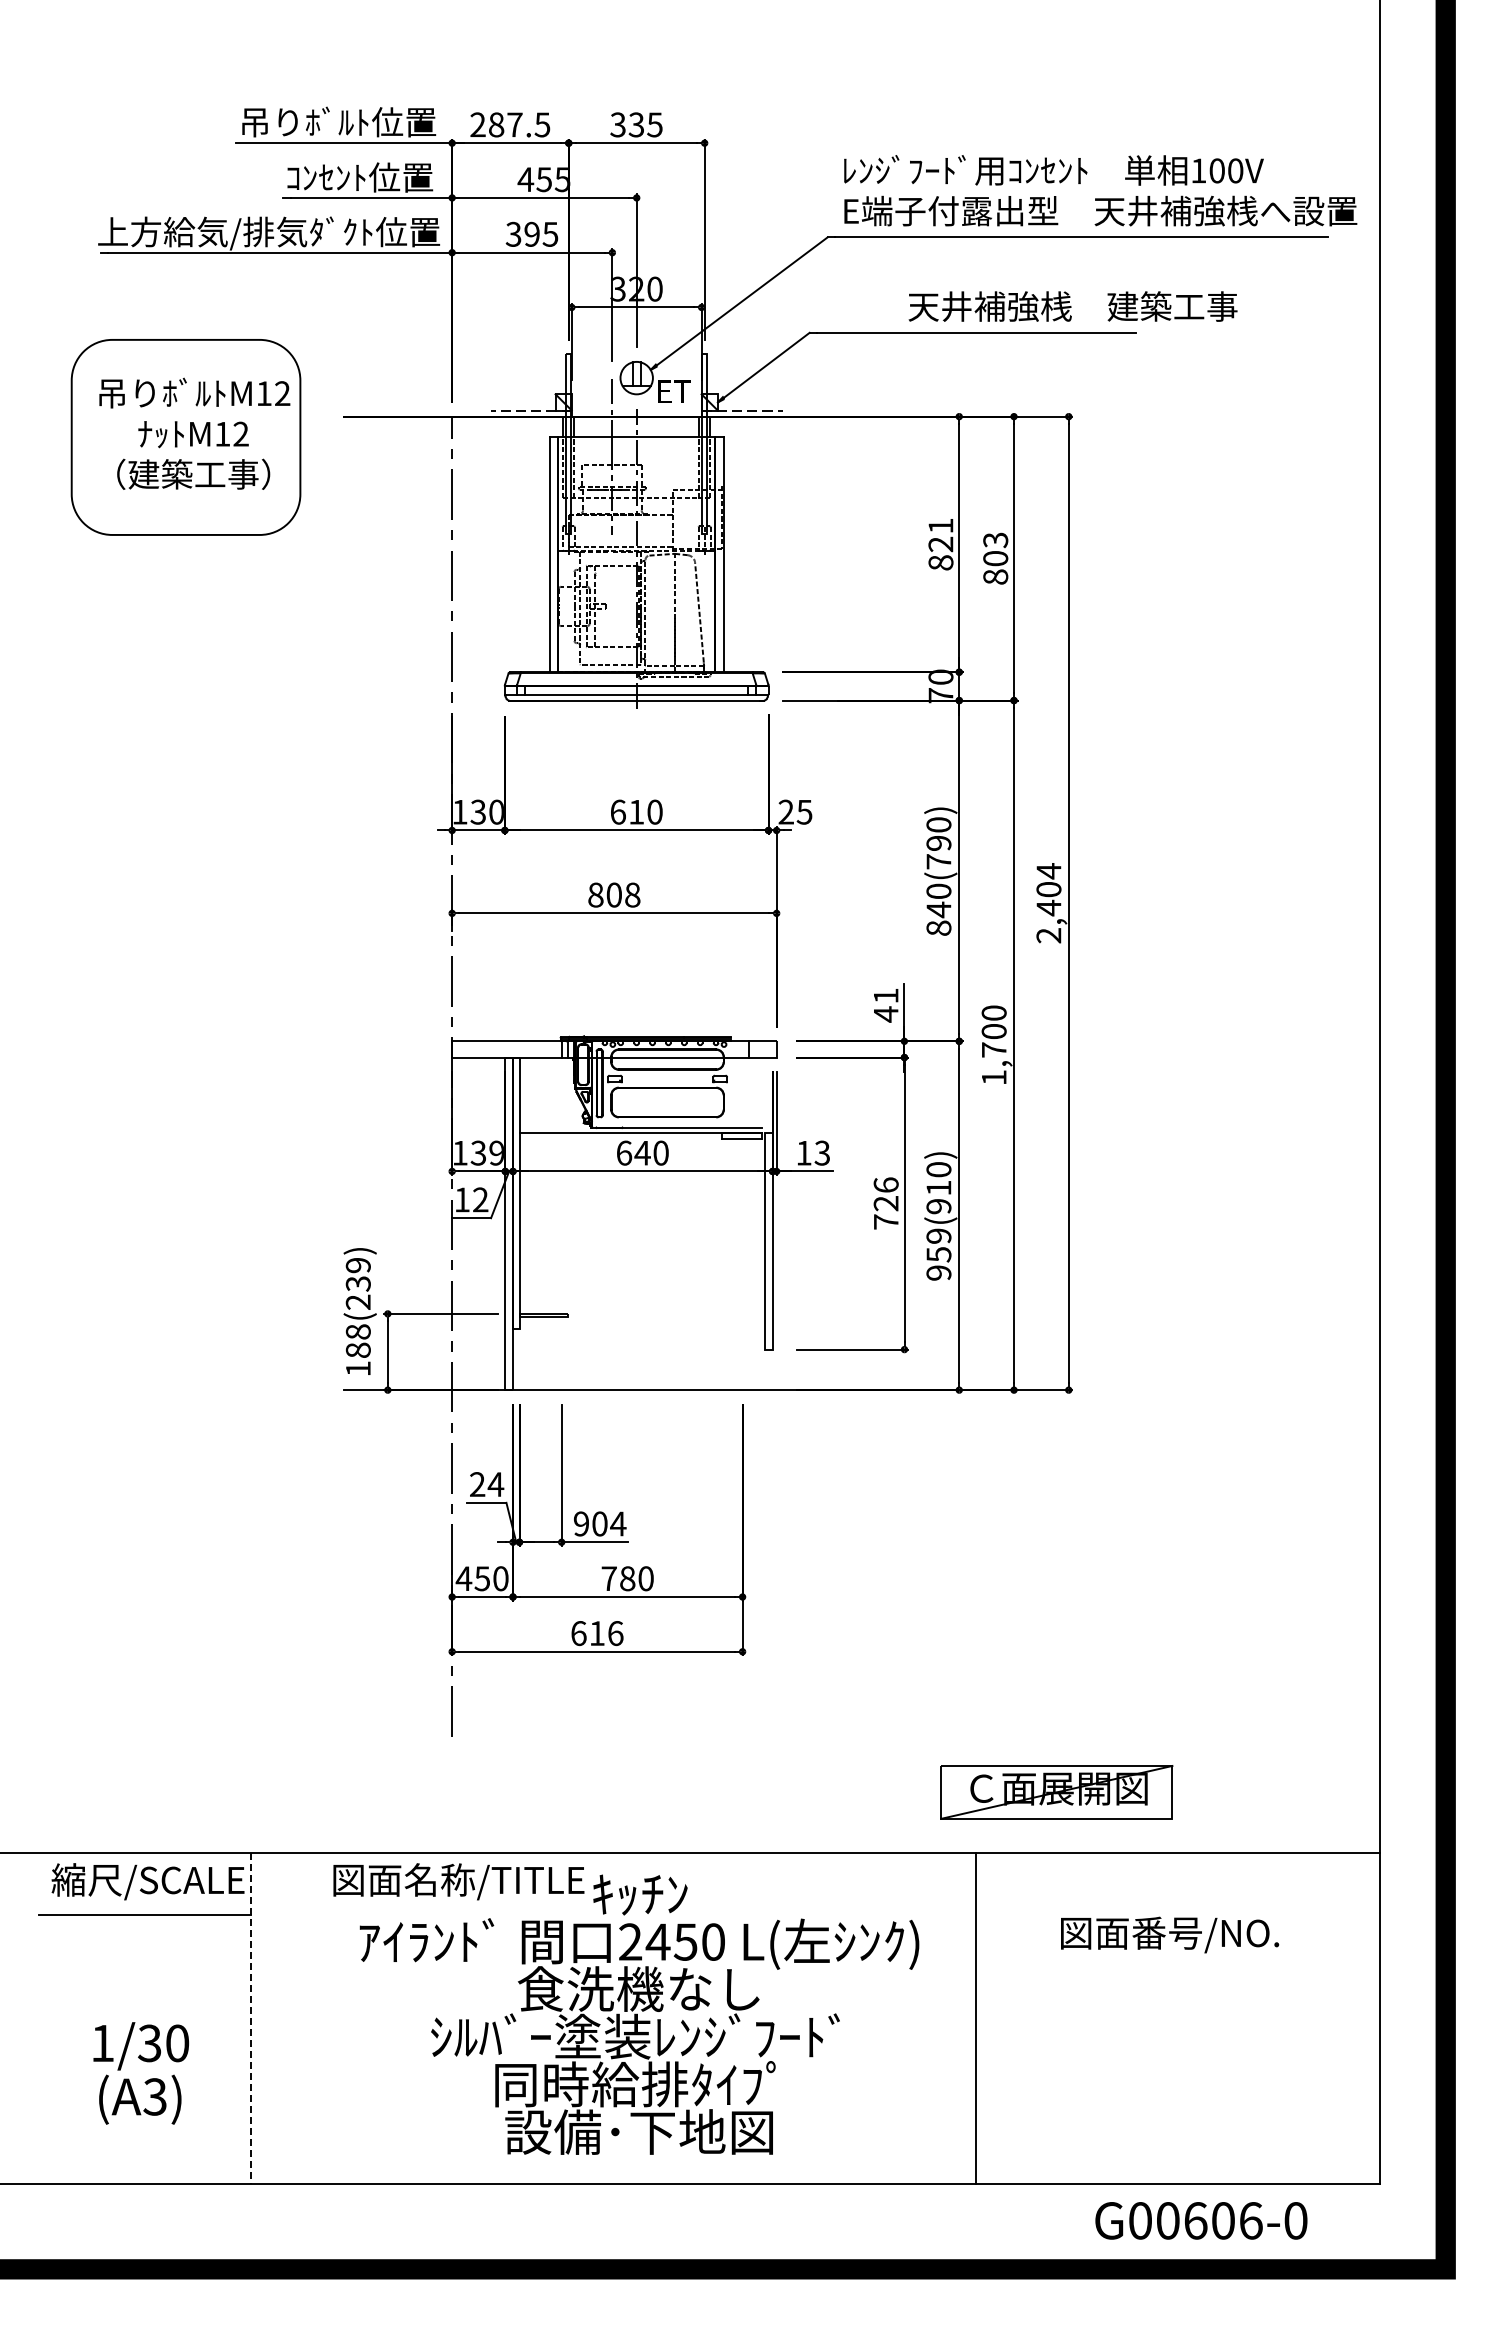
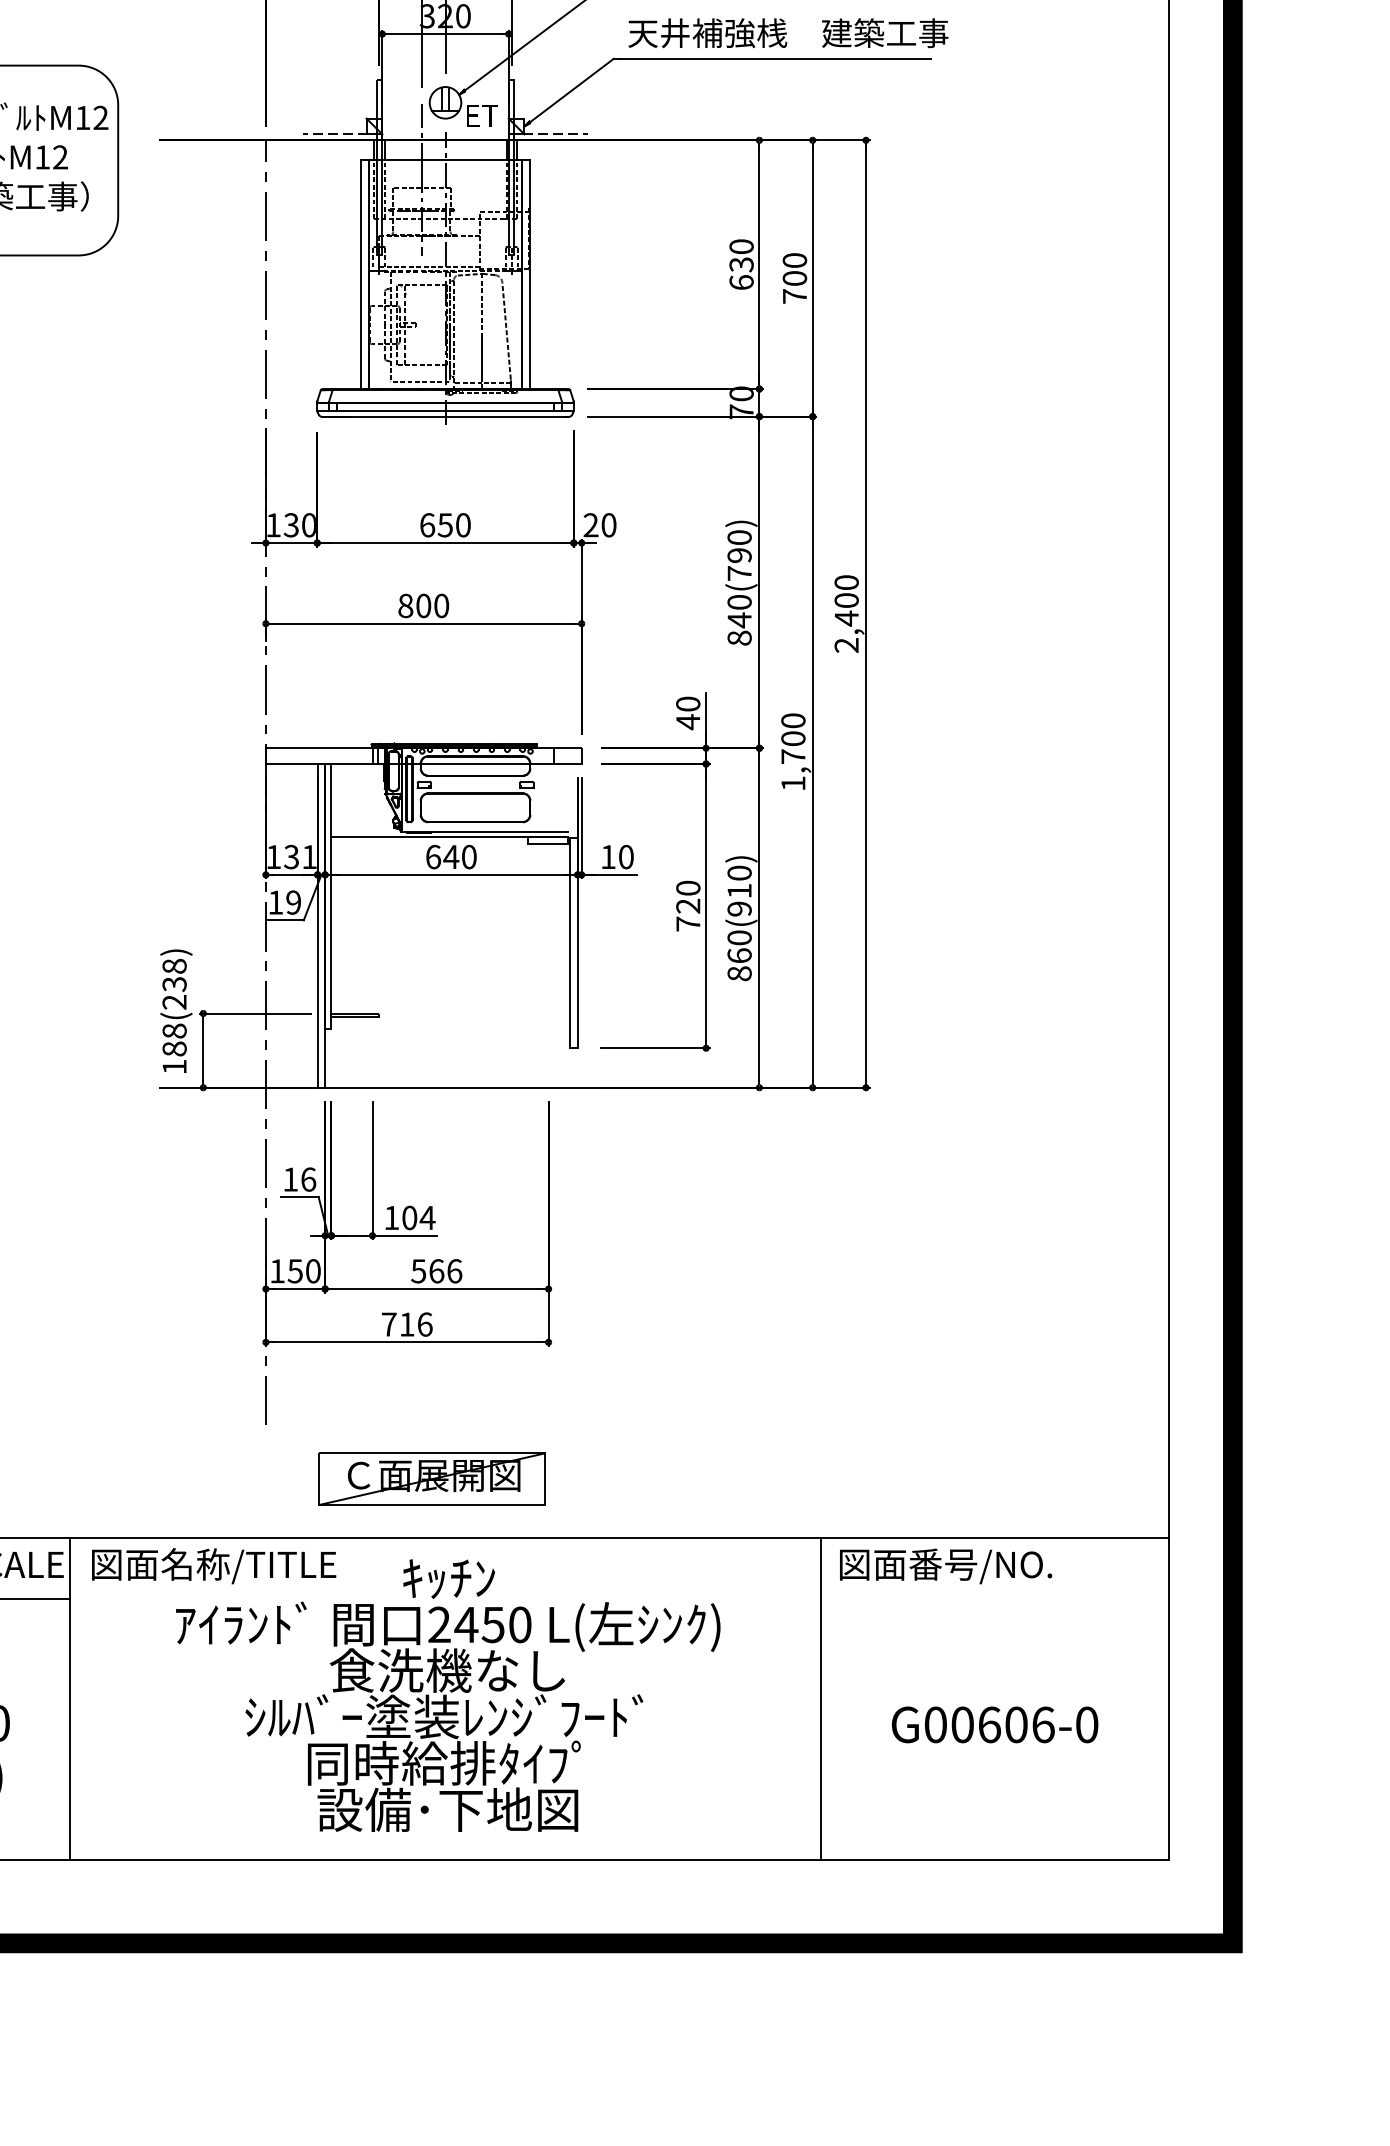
text: (1072, 306) -> (787, 33), moved
text: (940, 544) -> (741, 264), 821 -> 630
text: (995, 558) -> (794, 278), 803 -> 700
text: (804, 811) -> (608, 524), 25 -> 20
text: (636, 812) -> (445, 525), 610 -> 650
text: (1048, 871) -> (846, 582), 2,404 -> 2,400
text: (632, 895) -> (441, 606), 808 -> 800
text: (885, 995) -> (687, 703), 41 -> 40
text: (496, 1152) -> (309, 856), 139 -> 131
text: (822, 1152) -> (626, 856), 13 -> 10
text: (885, 1184) -> (687, 887), 726 -> 720
text: (480, 1199) -> (293, 902), 12 -> 19
text: (938, 1254) -> (739, 955), 959(910) -> 860(910)
text: (357, 1265) -> (173, 966), 188(239) -> 188(238)
text: (487, 1484) -> (300, 1179), 24 -> 16
text: (580, 1523) -> (390, 1217), 904 -> 104
text: (463, 1578) -> (276, 1271), 450 -> 150
text: (627, 1578) -> (436, 1271), 780 -> 566
text: (578, 1633) -> (388, 1324), 616 -> 716
part: (1056, 1792) -> (431, 1479), moved
text: (458, 1881) -> (213, 1565), moved
text: (1170, 1934) -> (946, 1565), moved
line: (251, 2018) -> (70, 1699), dashed -> solid
line: (975, 2018) -> (820, 1699), moved
text: (1201, 2220) -> (995, 1724), moved

